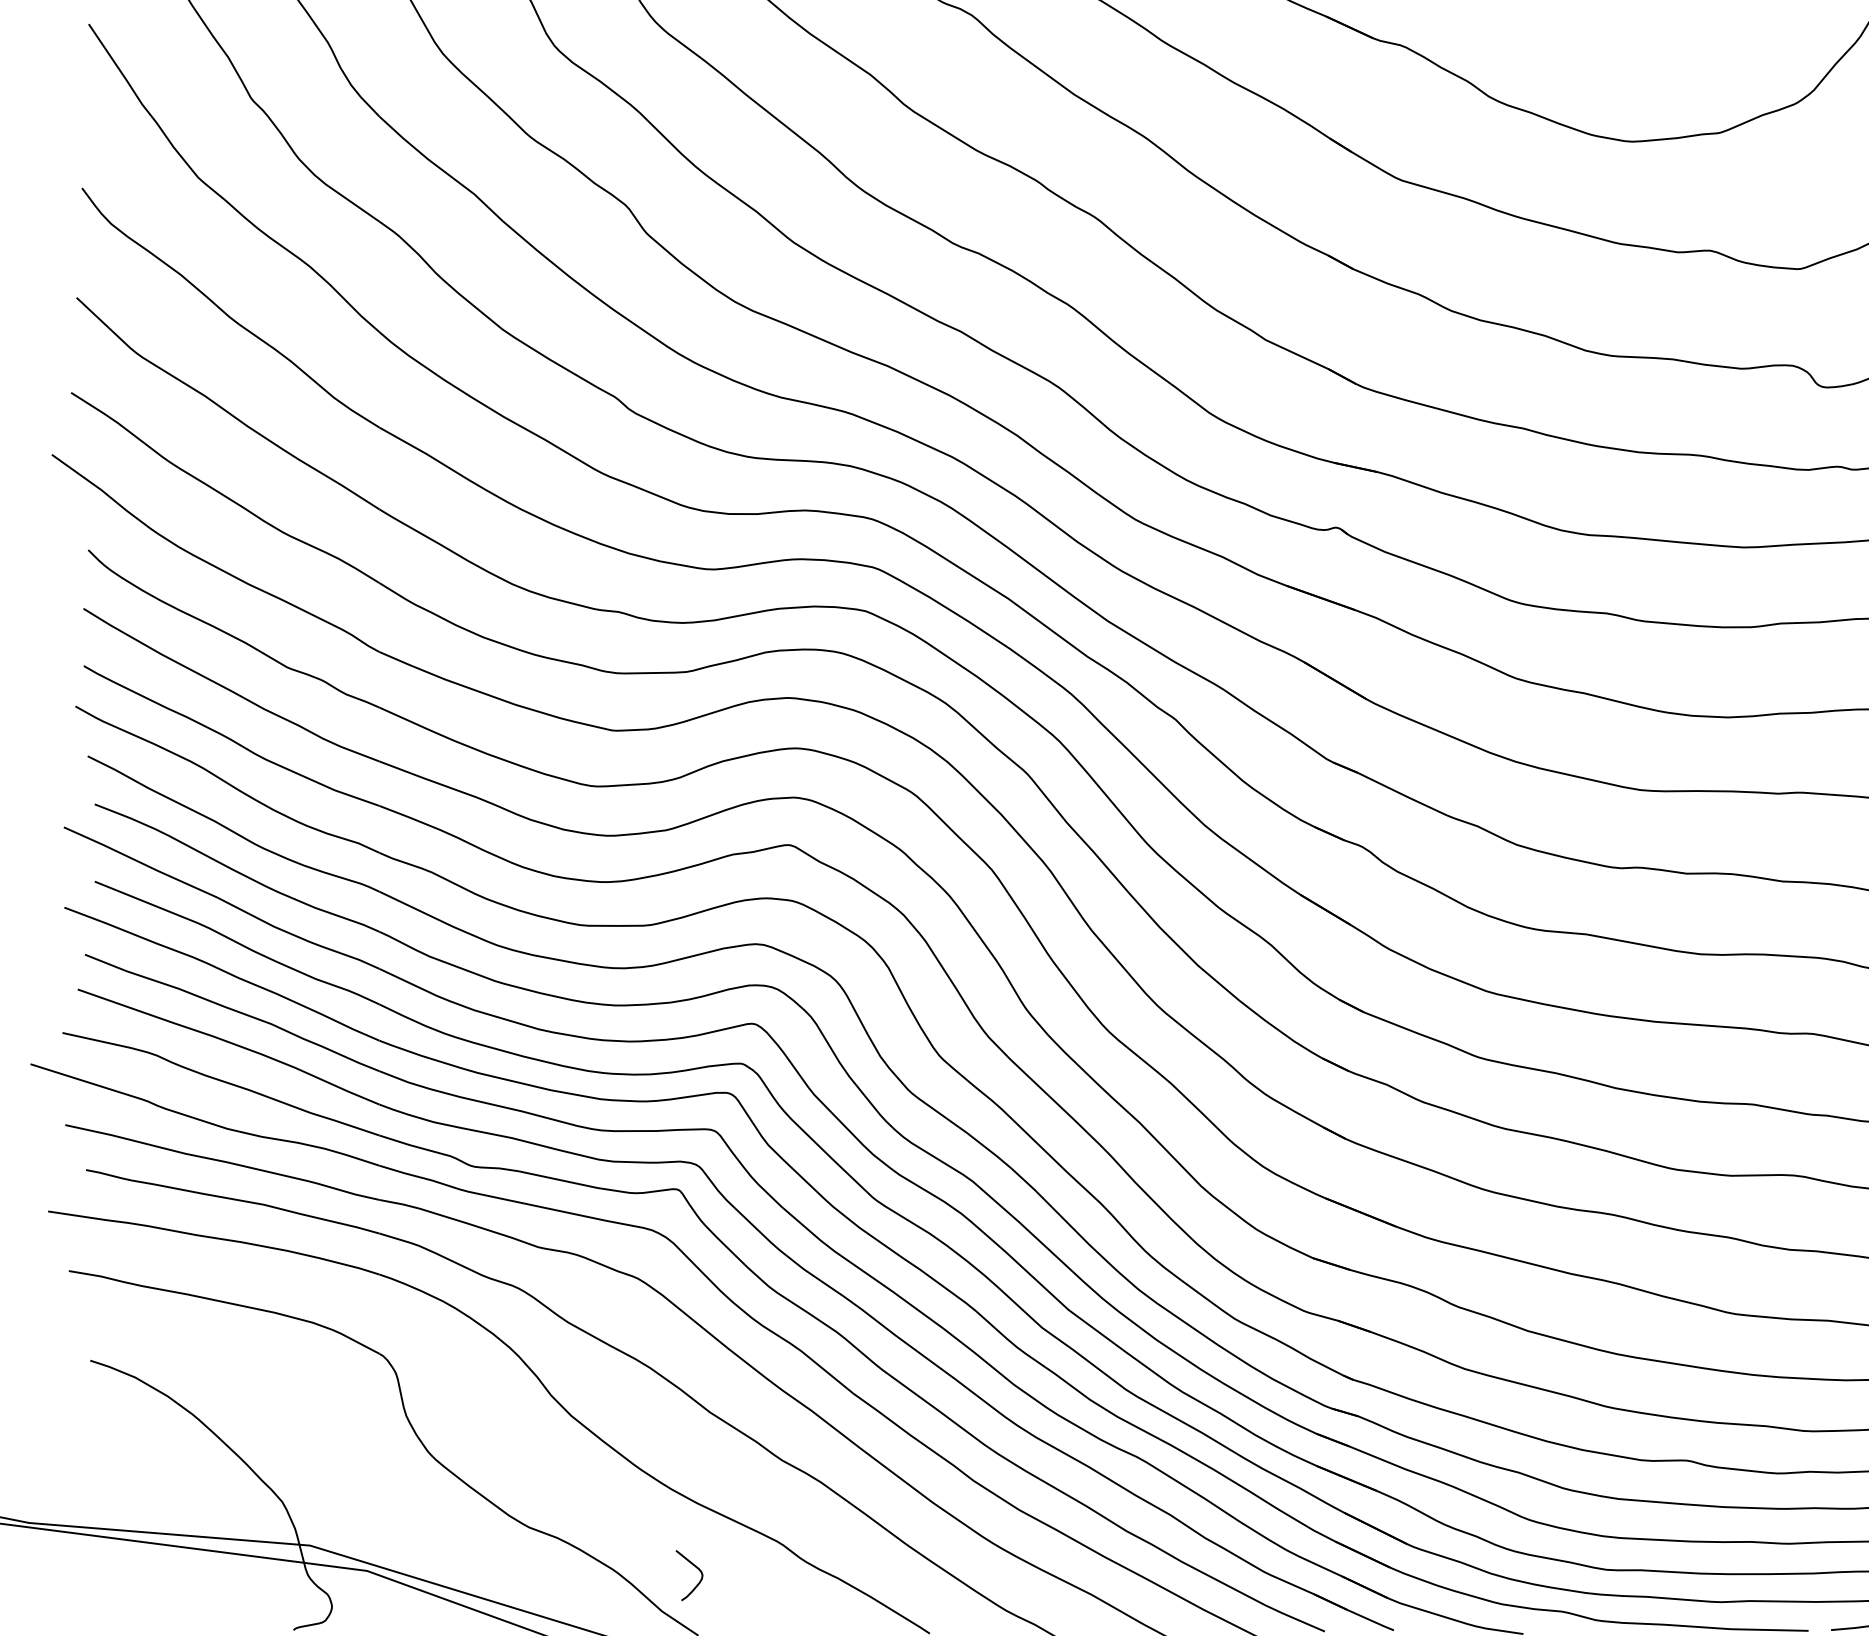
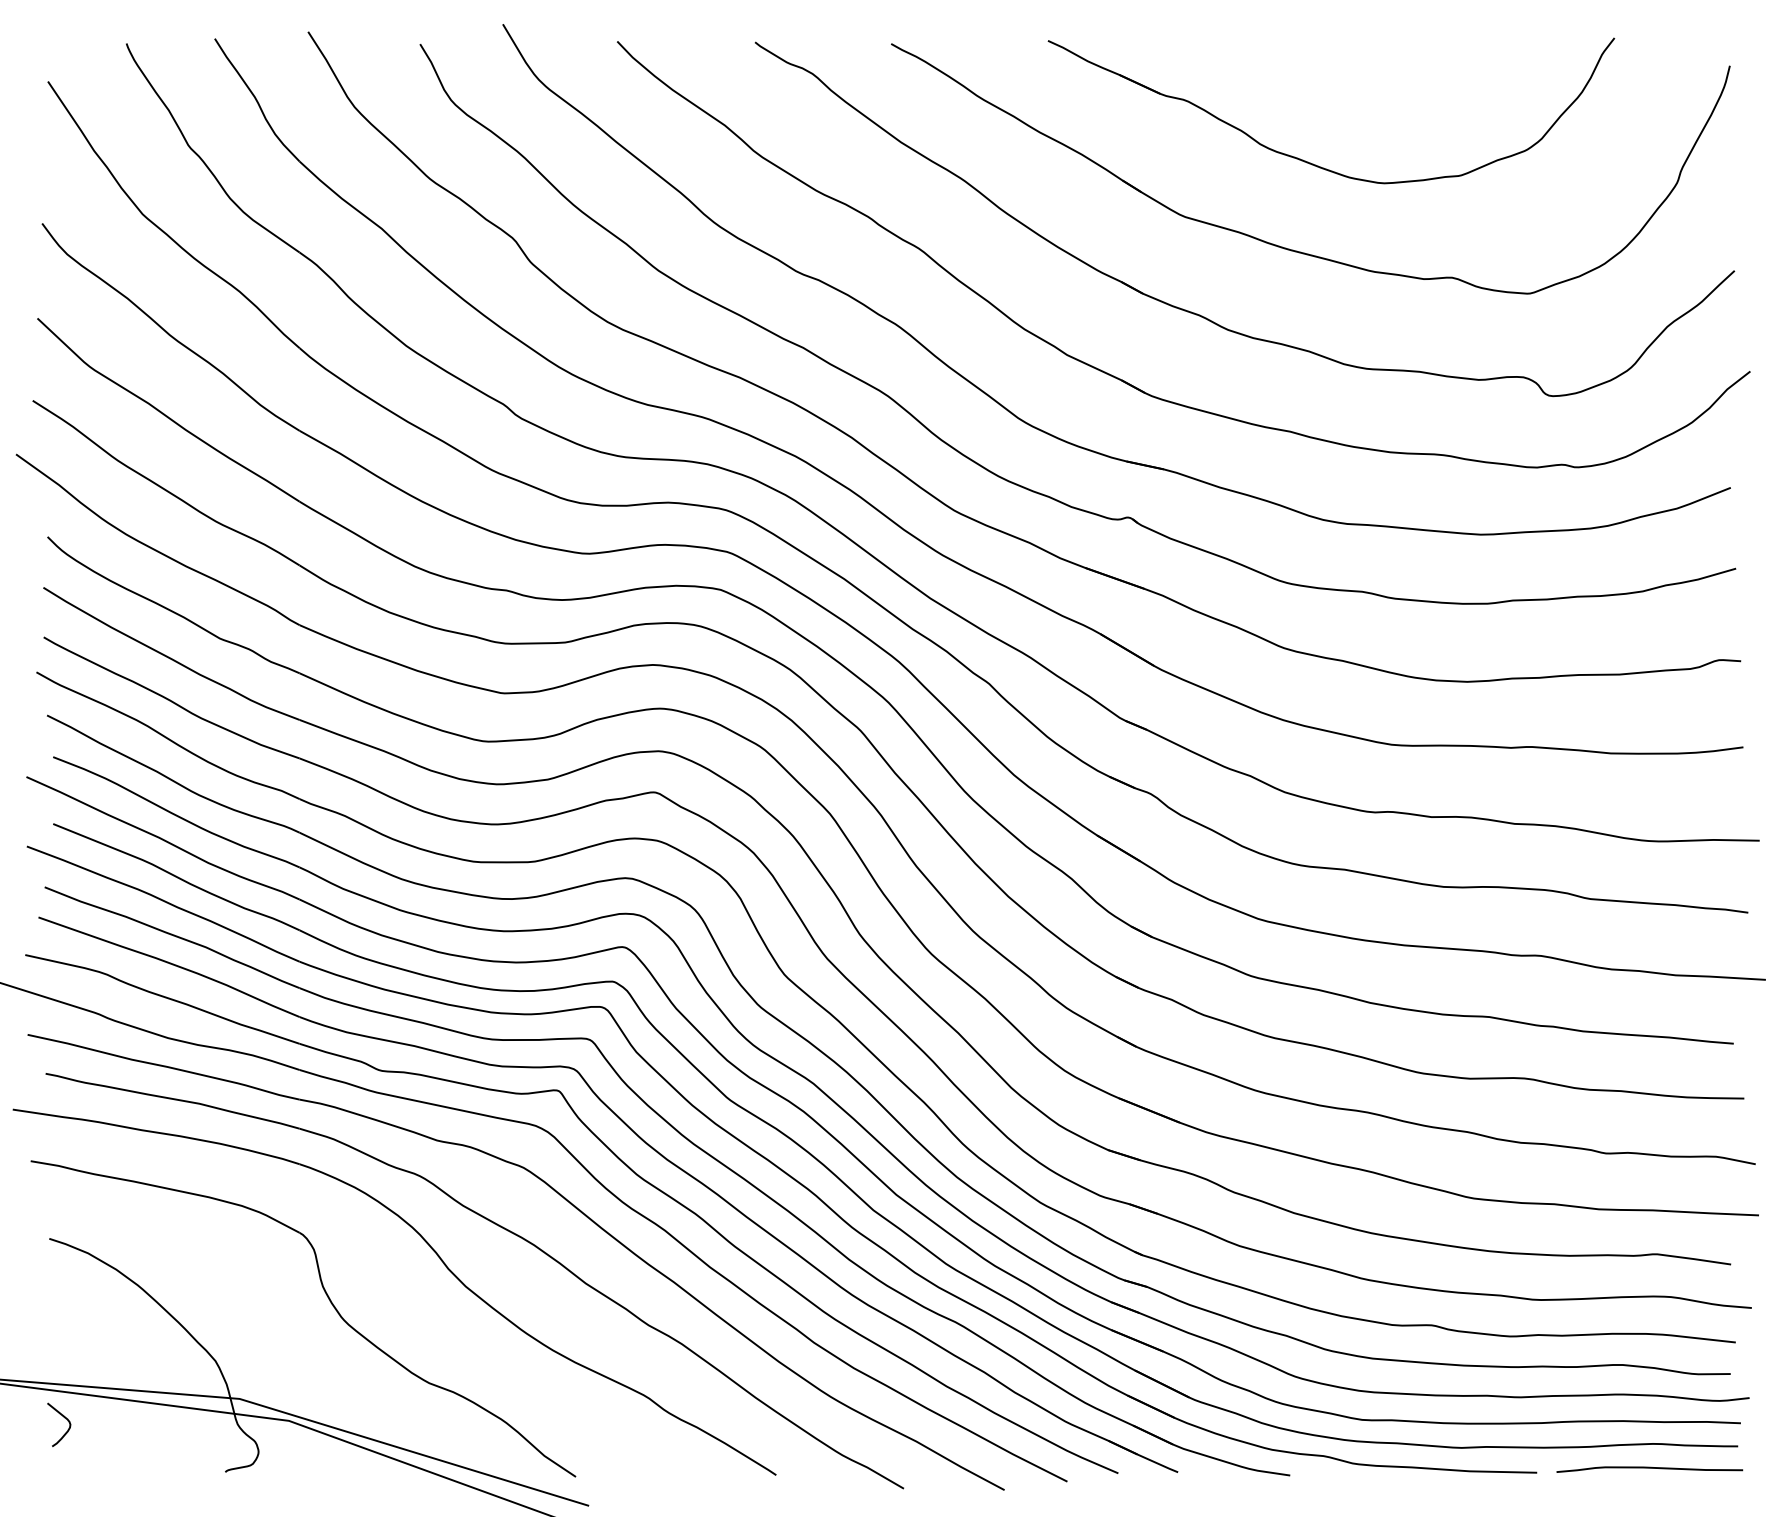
curve: (695, 1568) -> (64, 1418), moved

